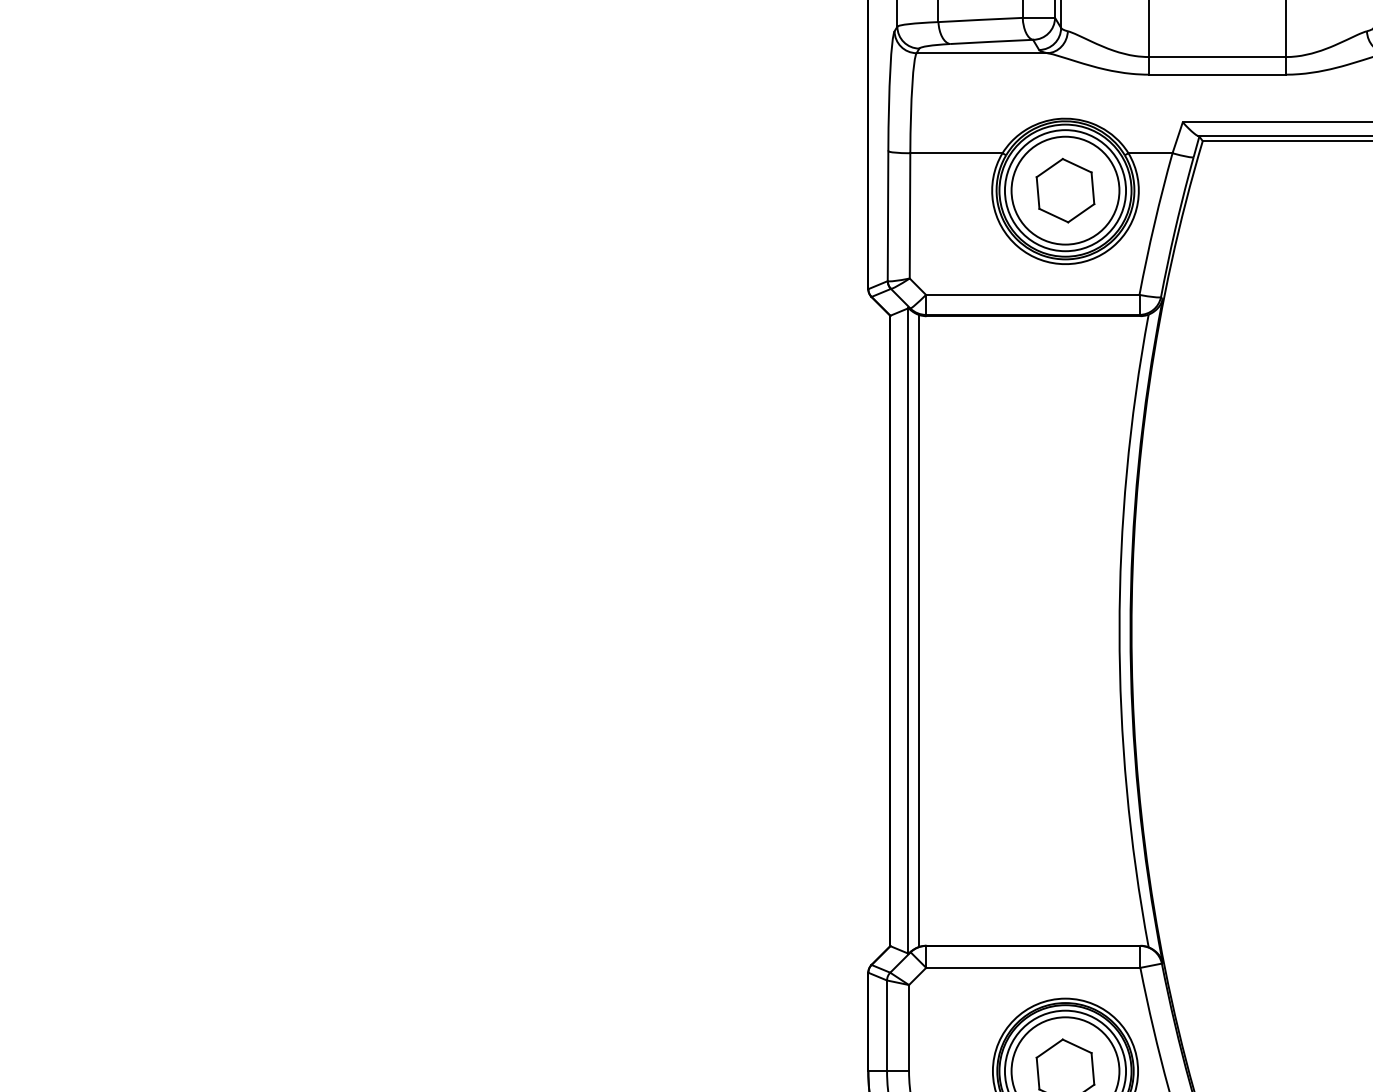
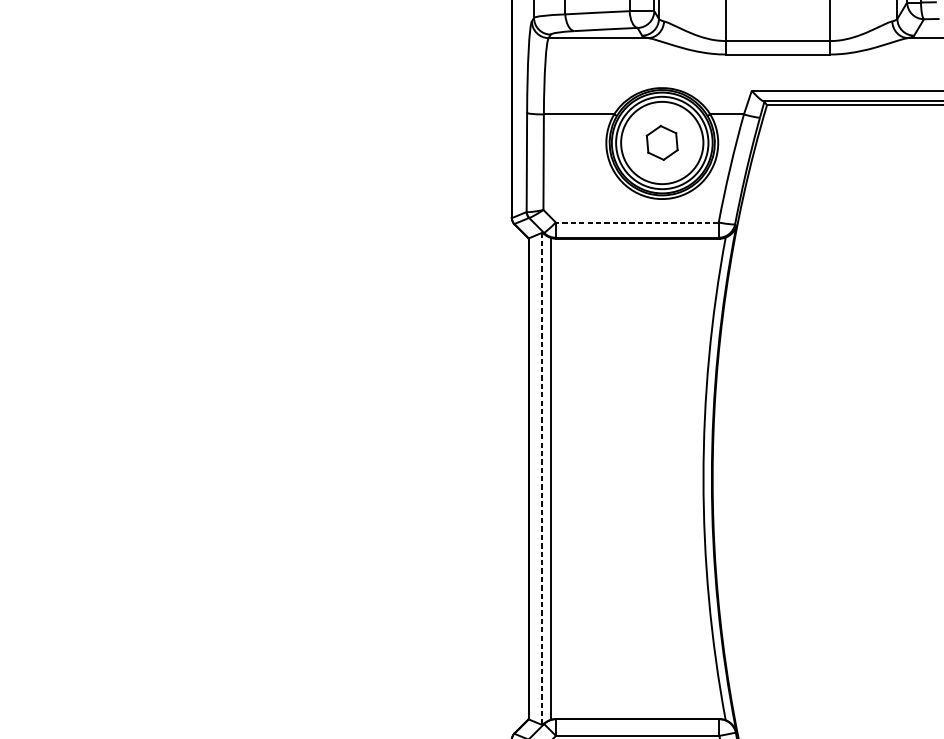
part: (1065, 190) -> (662, 142), size x0.7
line: (1032, 294) -> (637, 222), solid -> dashed
line: (908, 630) -> (542, 478), solid -> dashed

